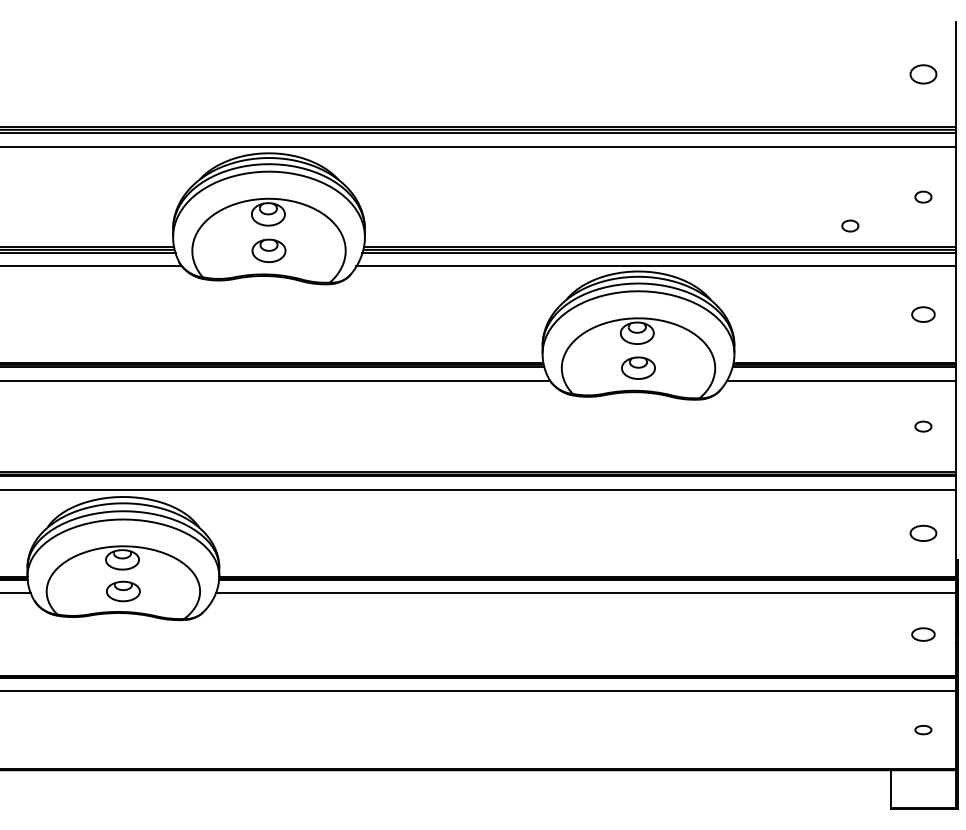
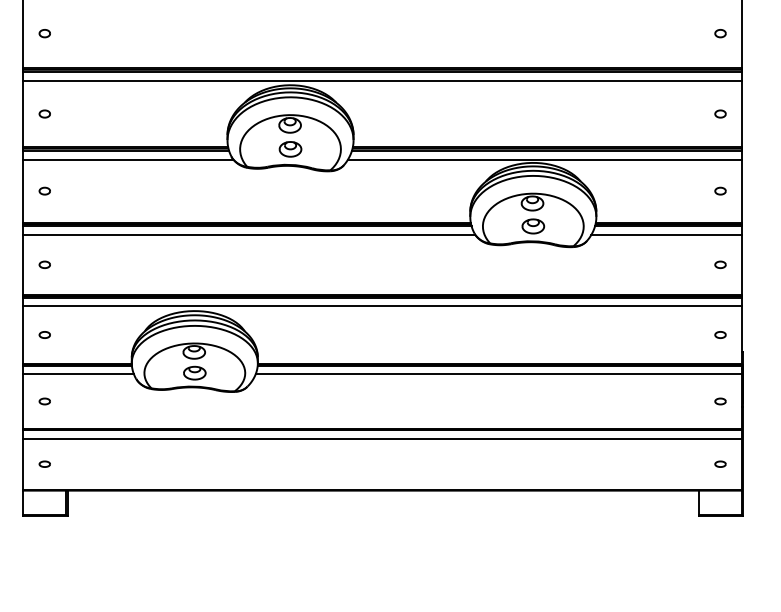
part: (923, 74) -> (720, 33), size x0.62
part: (850, 225) -> (672, 132), removed
part: (923, 313) -> (720, 190), size x0.71
part: (923, 532) -> (720, 334), size x0.62
part: (923, 634) -> (720, 401), size x0.71

